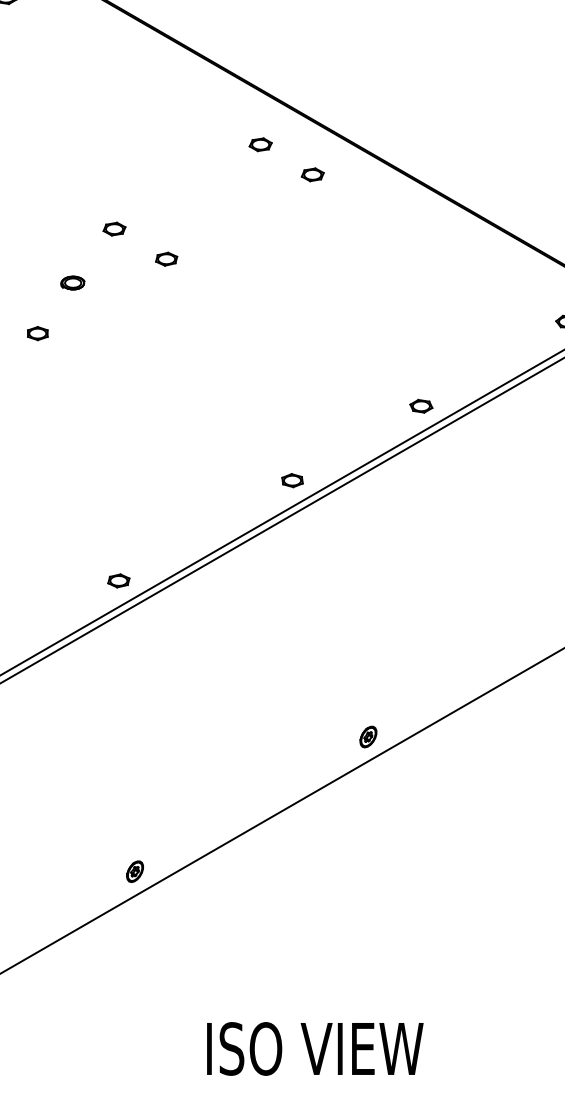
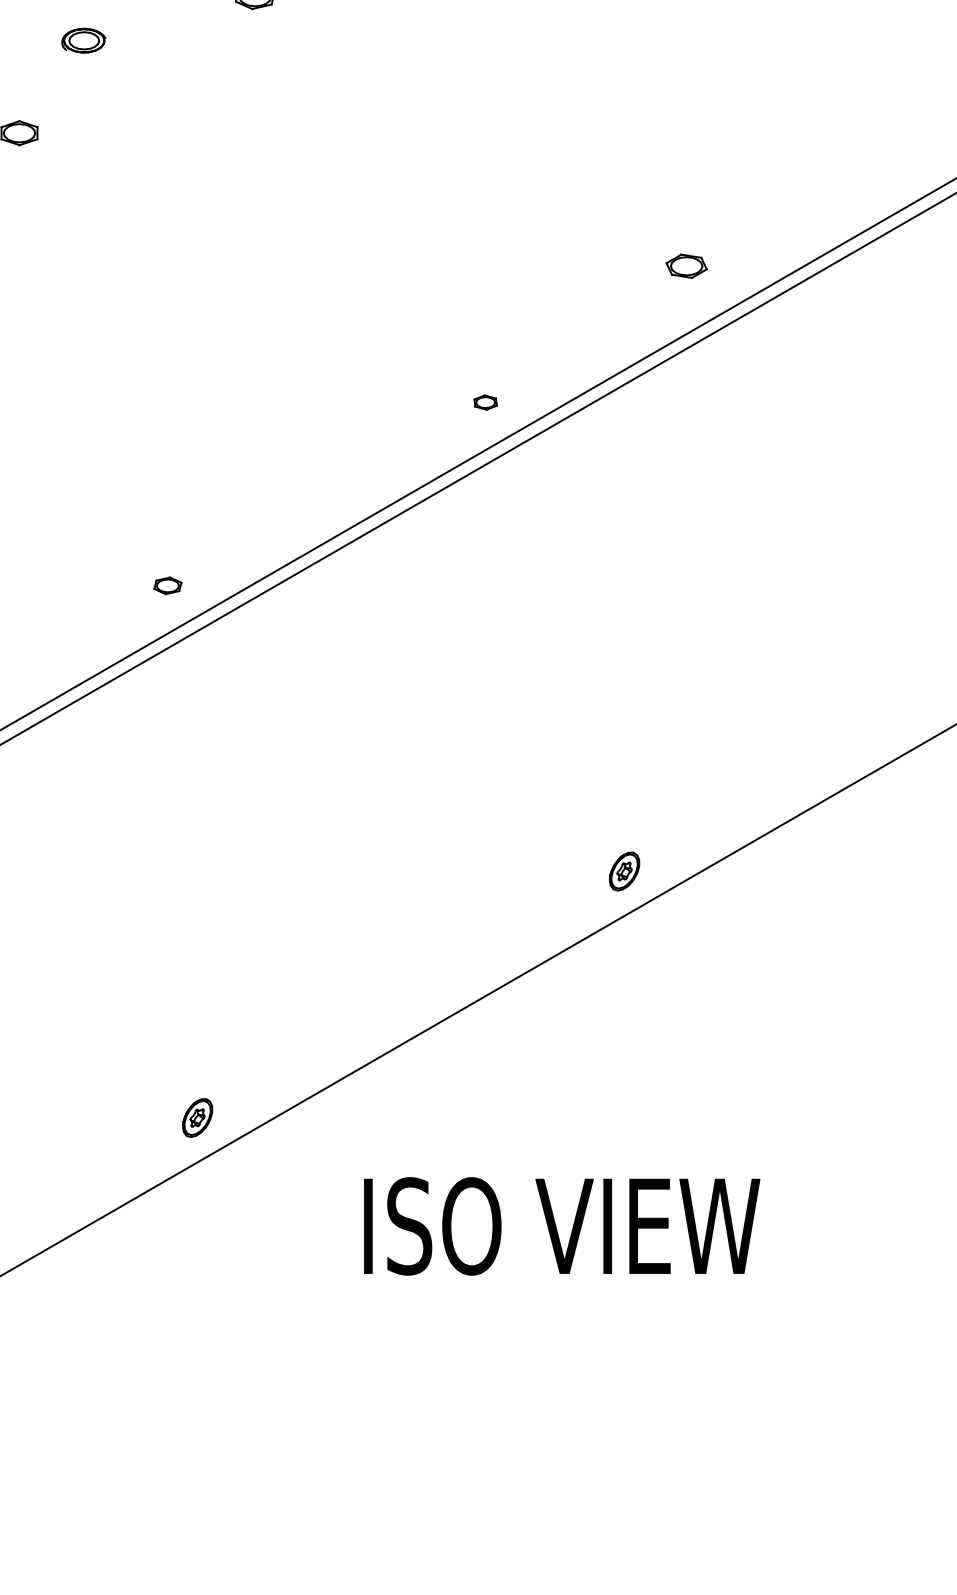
part: (421, 405) -> (686, 264), moved
part: (292, 480) -> (485, 402), size x0.6
part: (118, 580) -> (167, 585), size x0.7
text: (315, 1048) -> (562, 1225), moved

